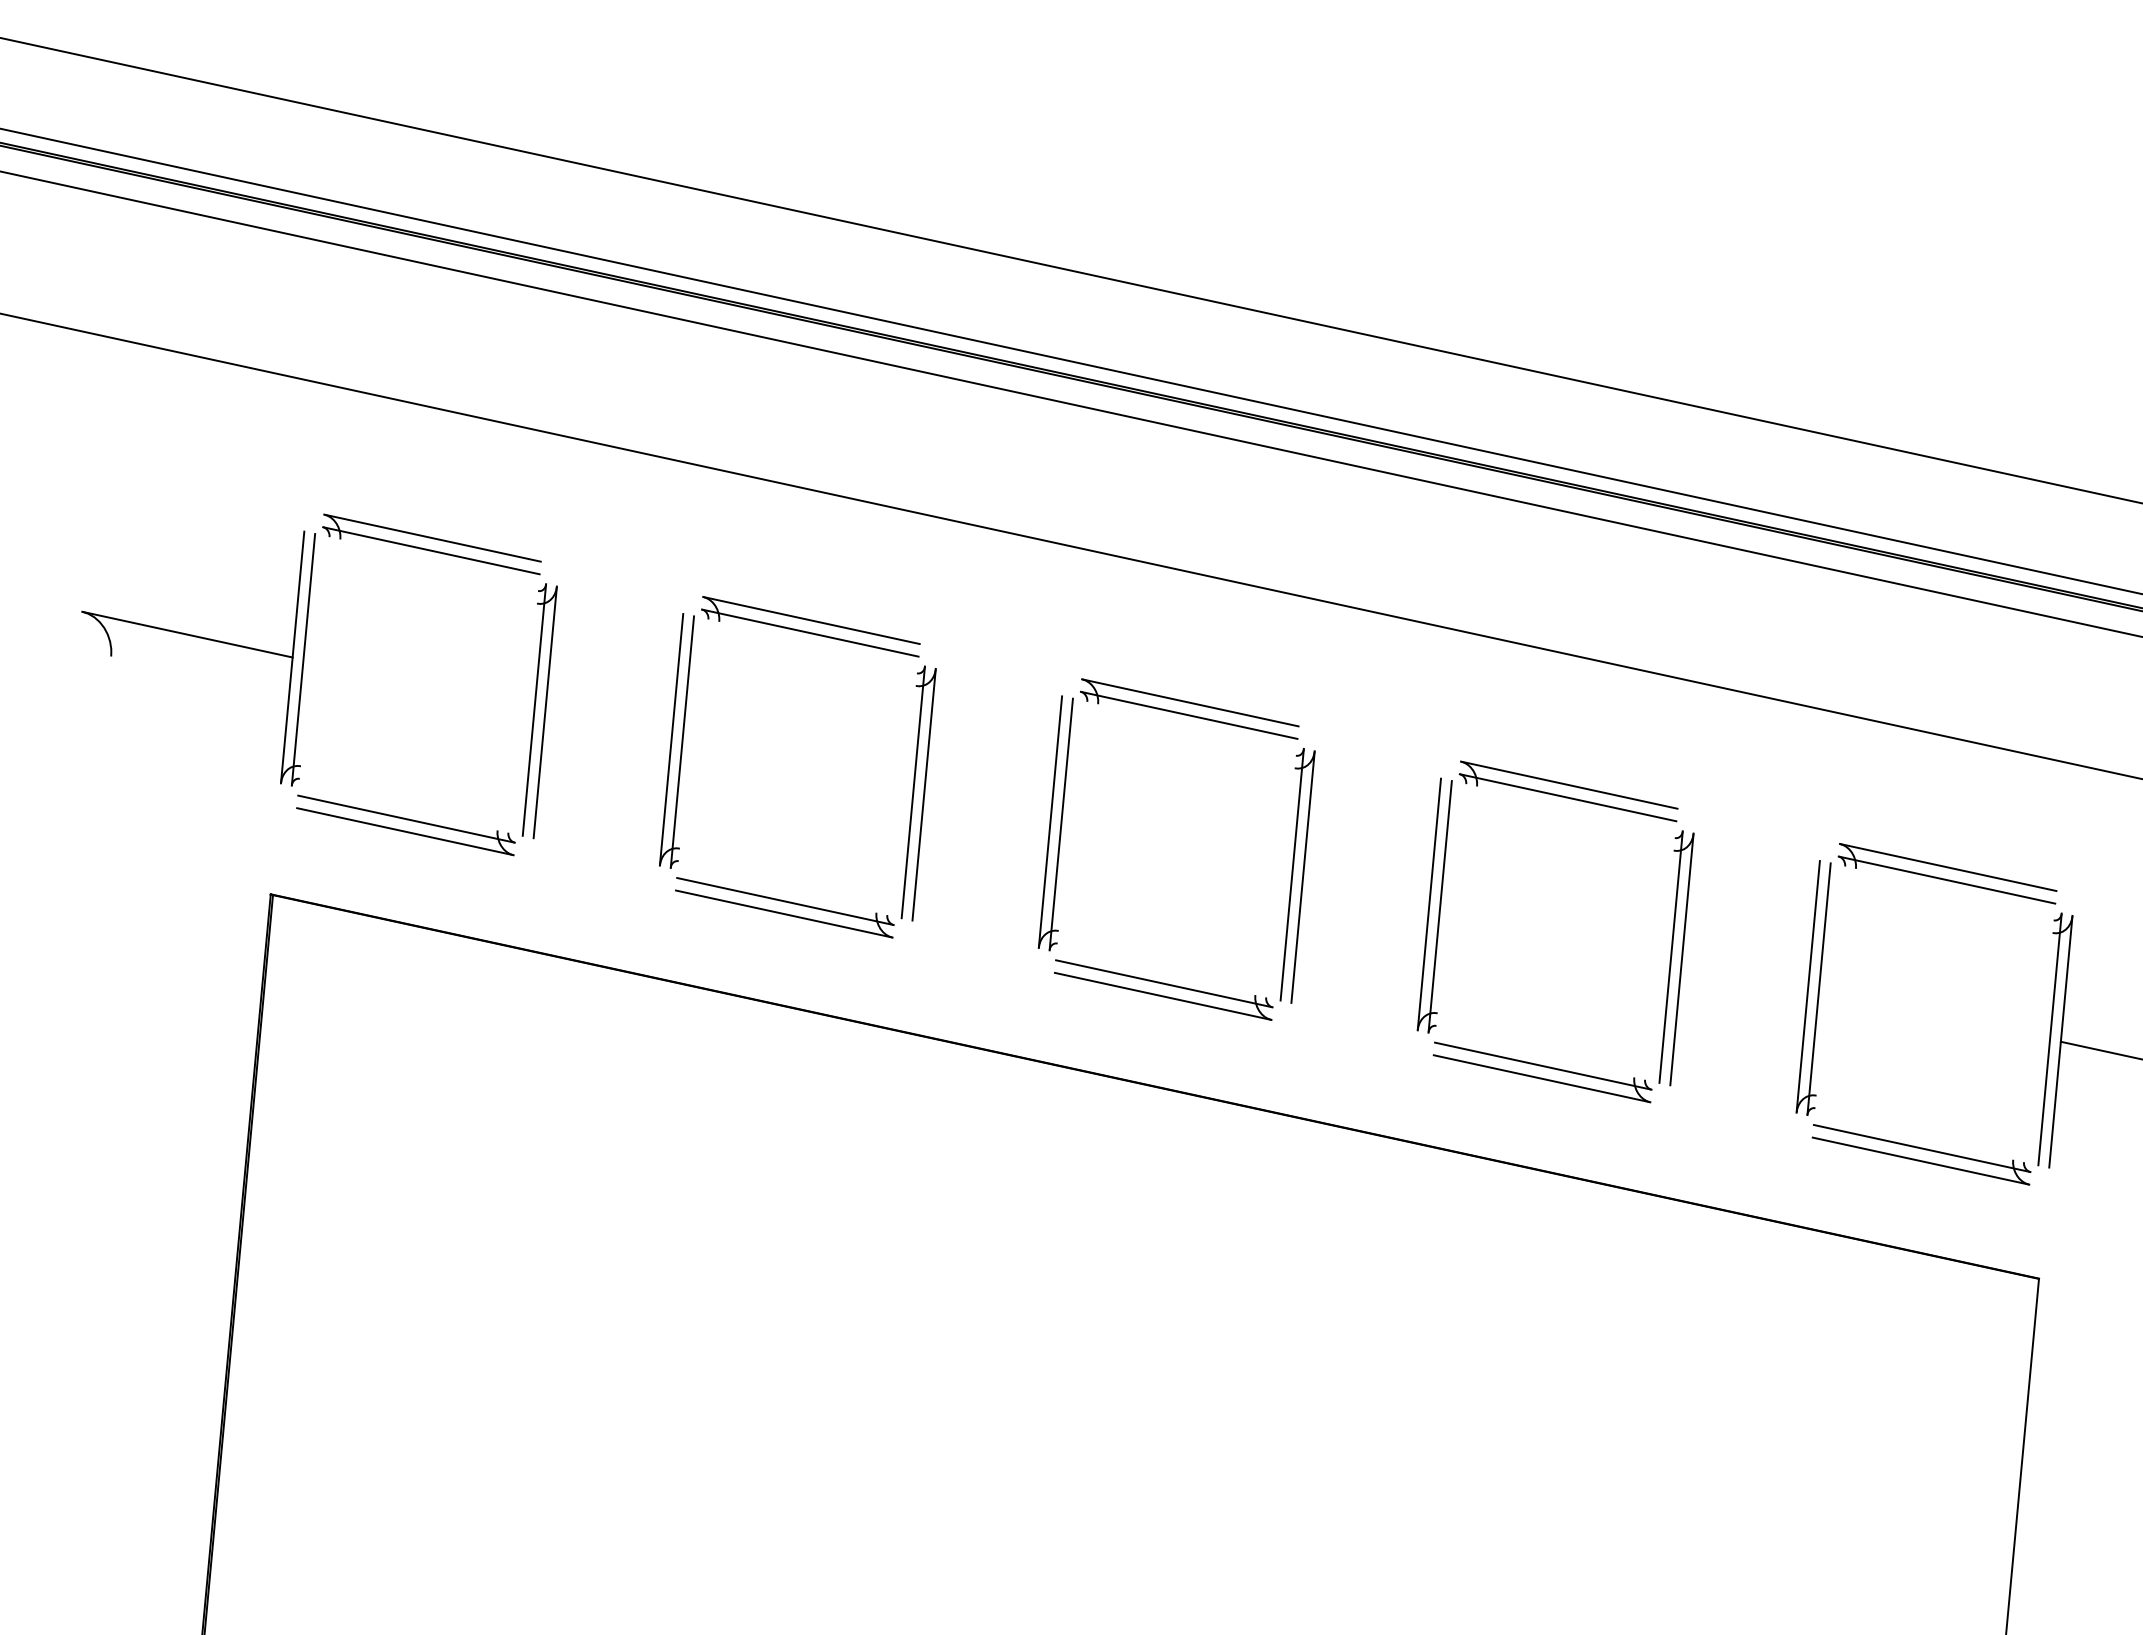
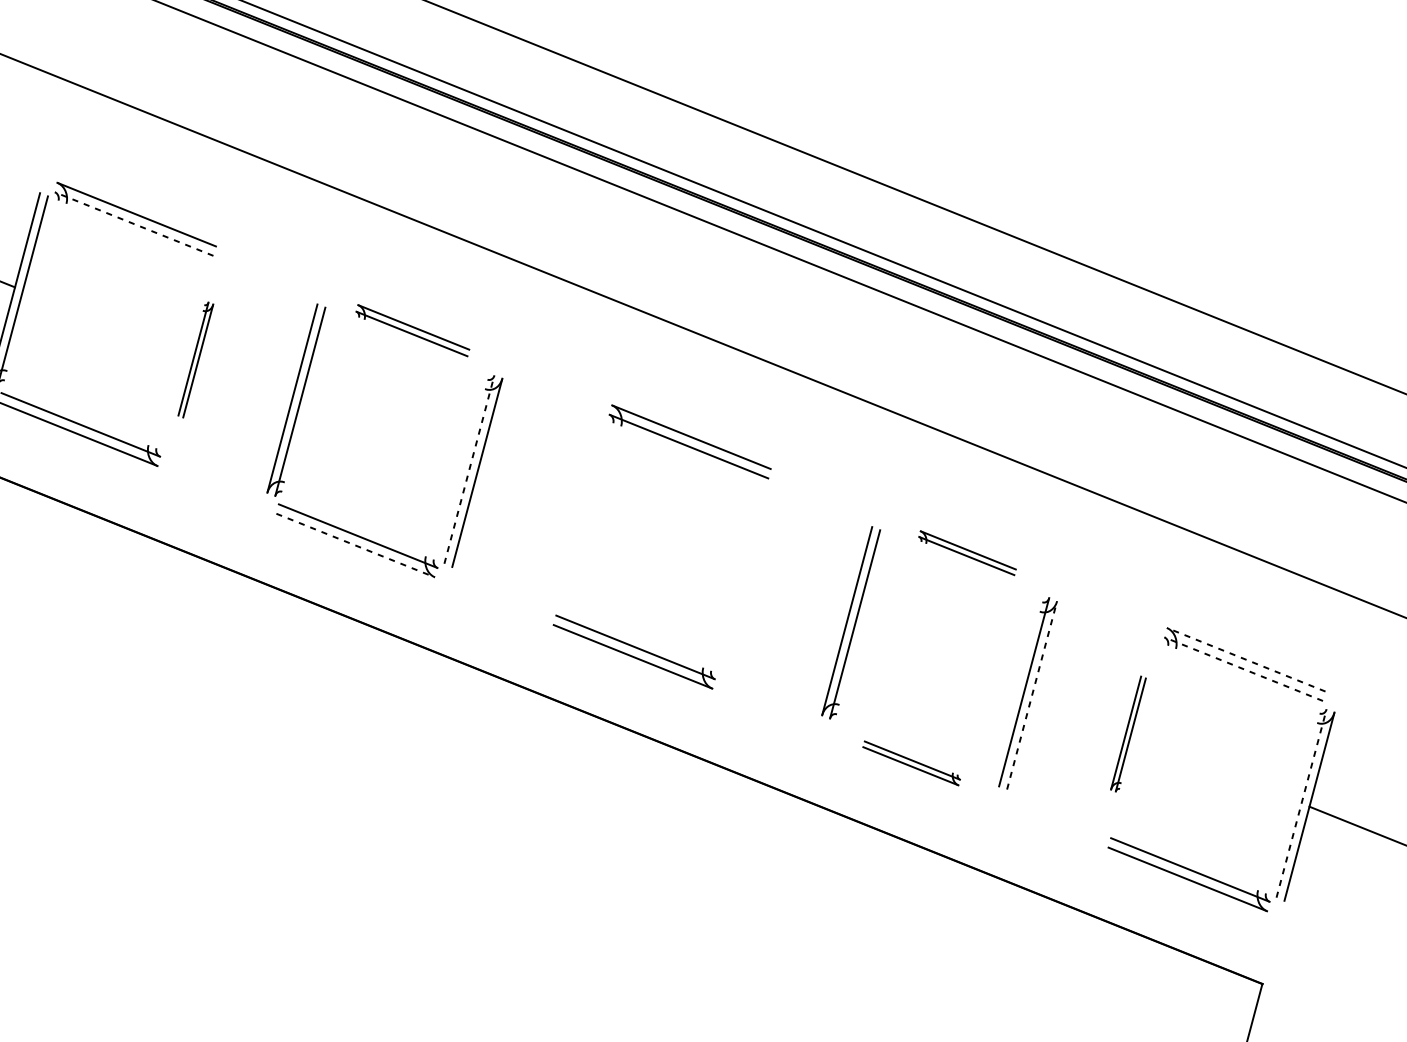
line: (431, 550) -> (134, 223), solid -> dashed
part: (810, 626) -> (412, 330), size x0.7
part: (539, 711) -> (195, 360), size x0.6
line: (913, 791) -> (469, 469), solid -> dashed
part: (1568, 791) -> (967, 553), size x0.6
part: (1055, 823) -> (573, 511), removed
line: (1948, 867) -> (1246, 659), solid -> dashed
part: (1297, 875) -> (750, 582), removed
line: (1946, 880) -> (1243, 669), solid -> dashed
line: (784, 914) -> (355, 545), solid -> dashed
line: (1682, 958) -> (1032, 694), solid -> dashed
part: (1813, 987) -> (1128, 733), size x0.6
line: (2050, 1038) -> (1302, 802), solid -> dashed
part: (1542, 1072) -> (911, 763), size x0.6

